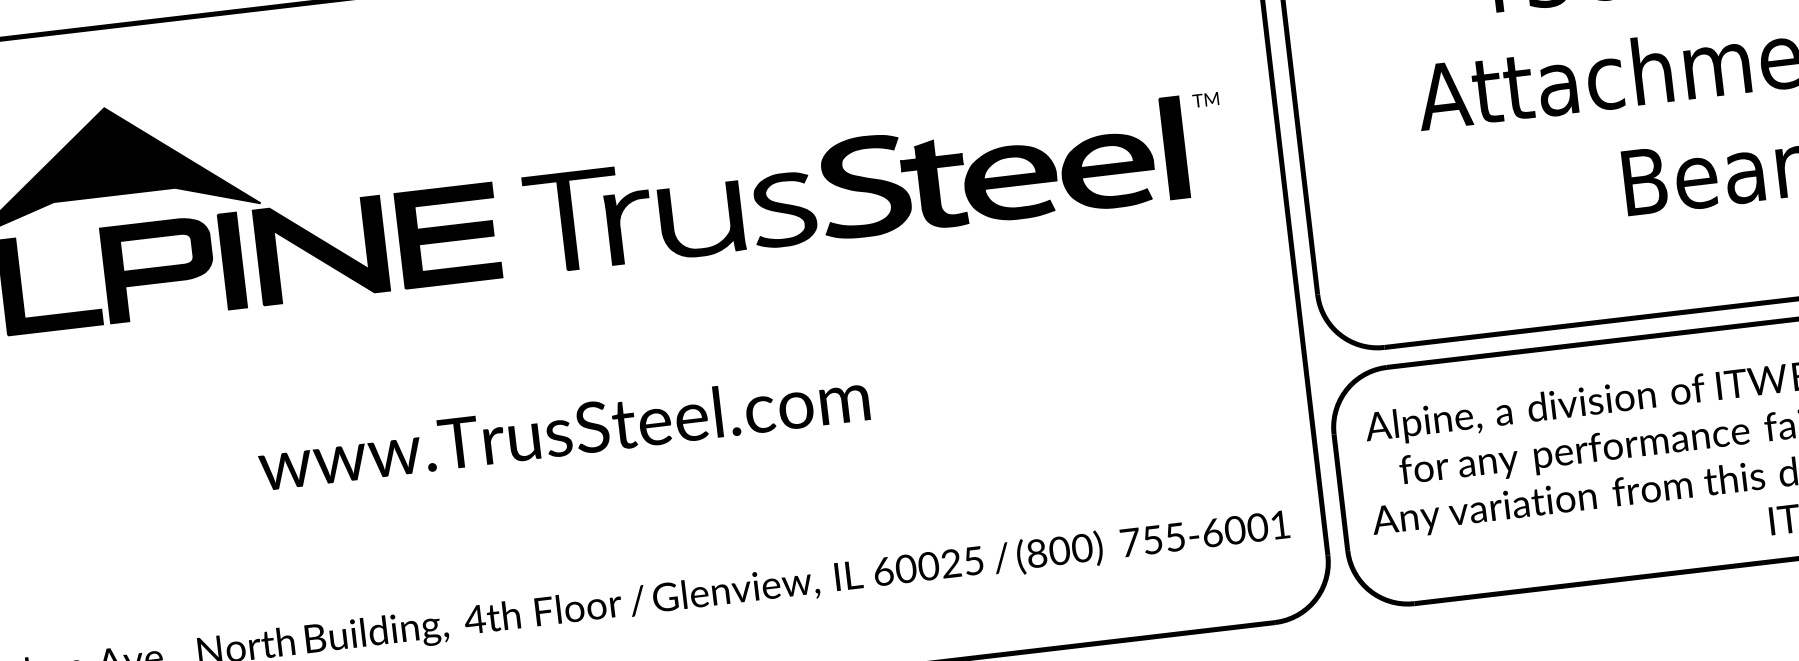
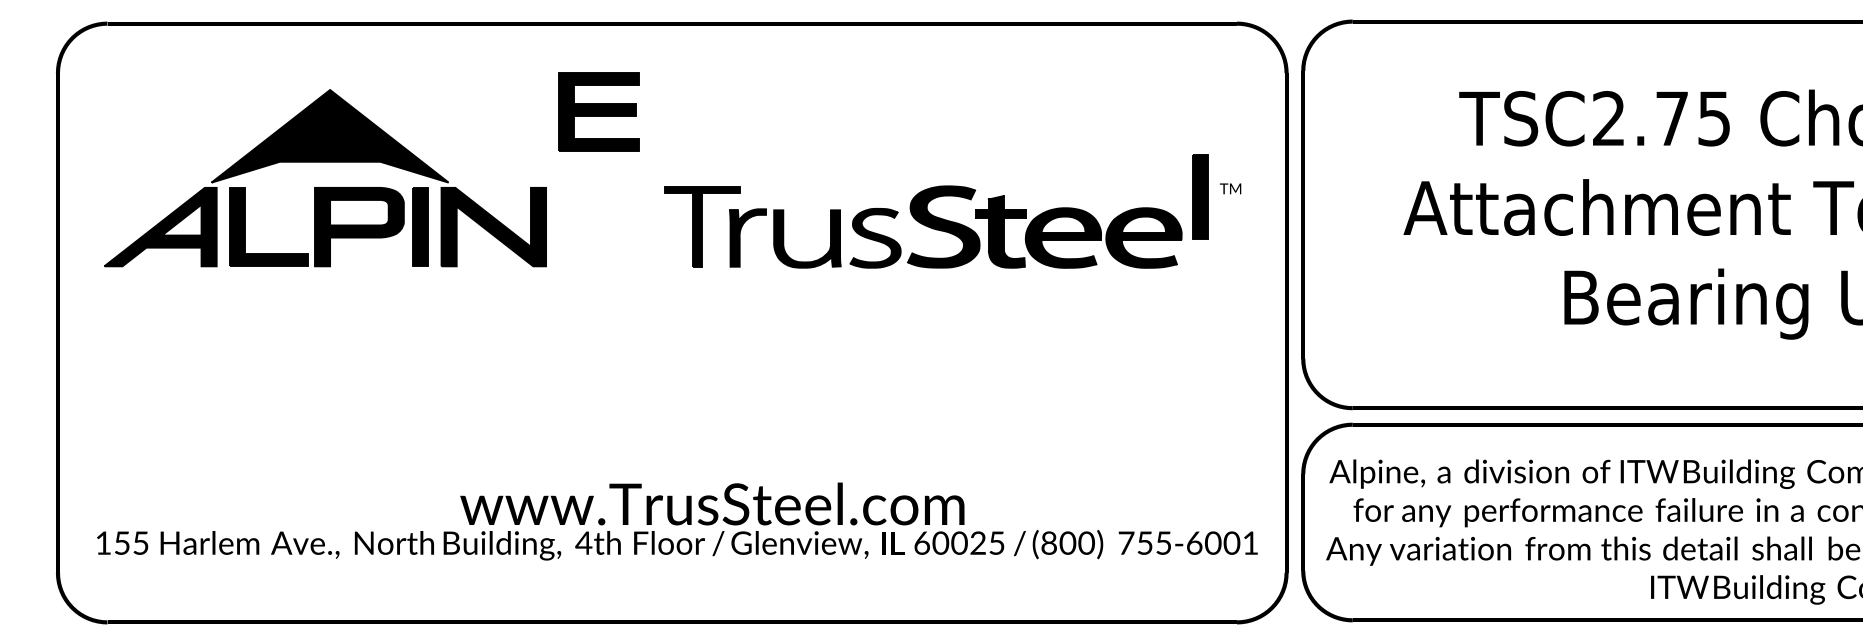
part: (1174, 147) -> (1200, 196), moved
part: (447, 235) -> (598, 111), moved
text: (563, 429) -> (712, 503), moved

